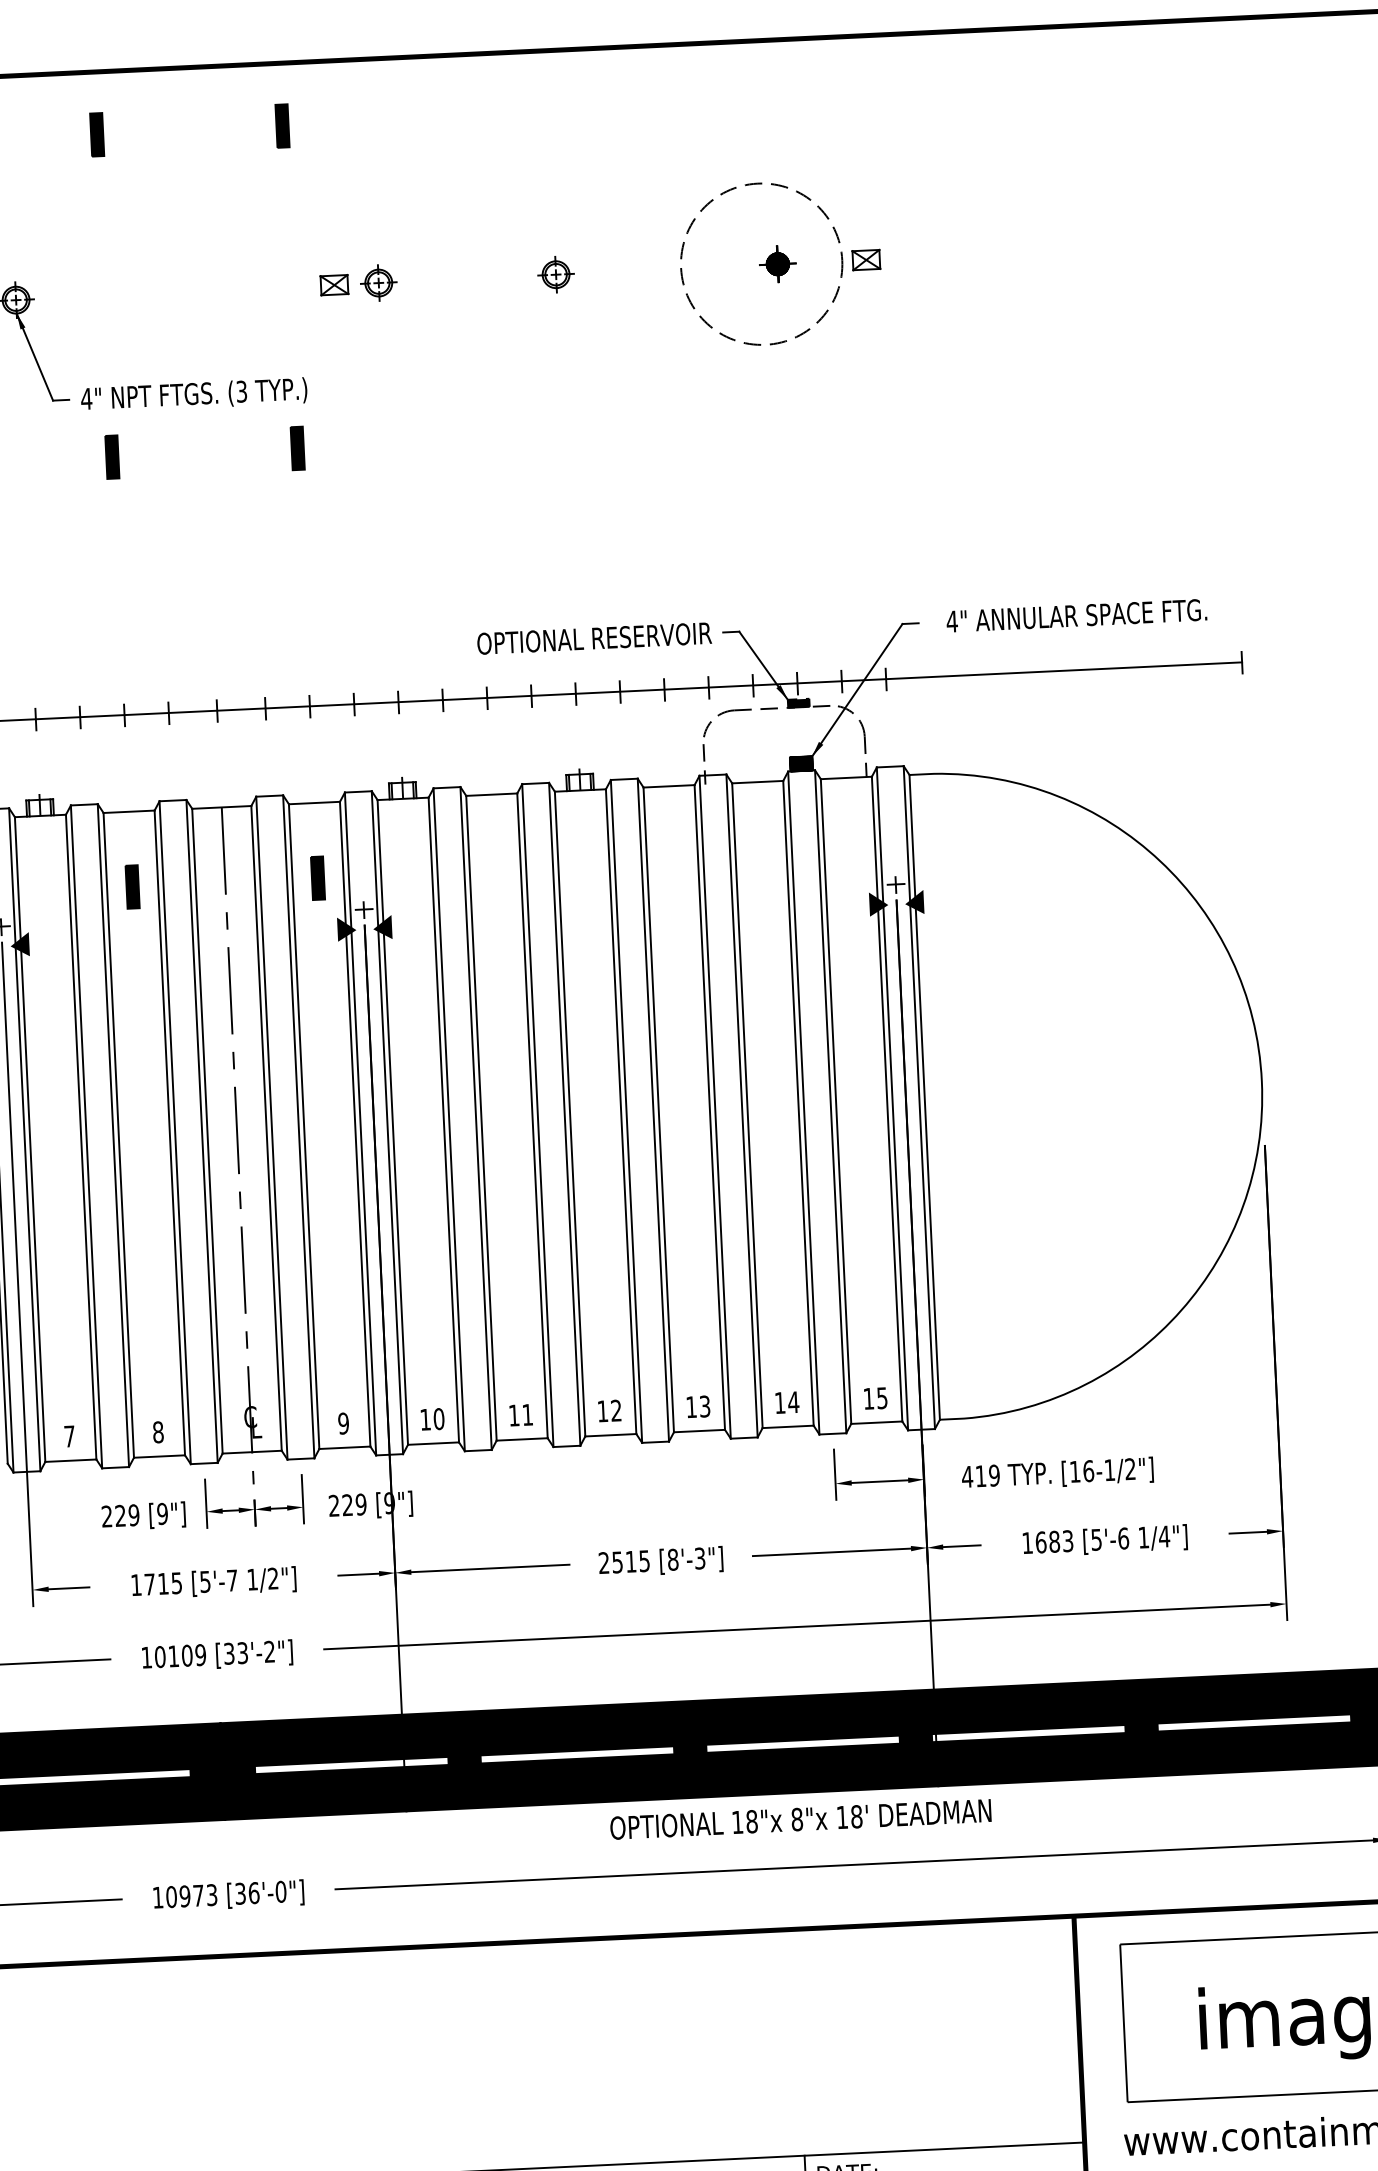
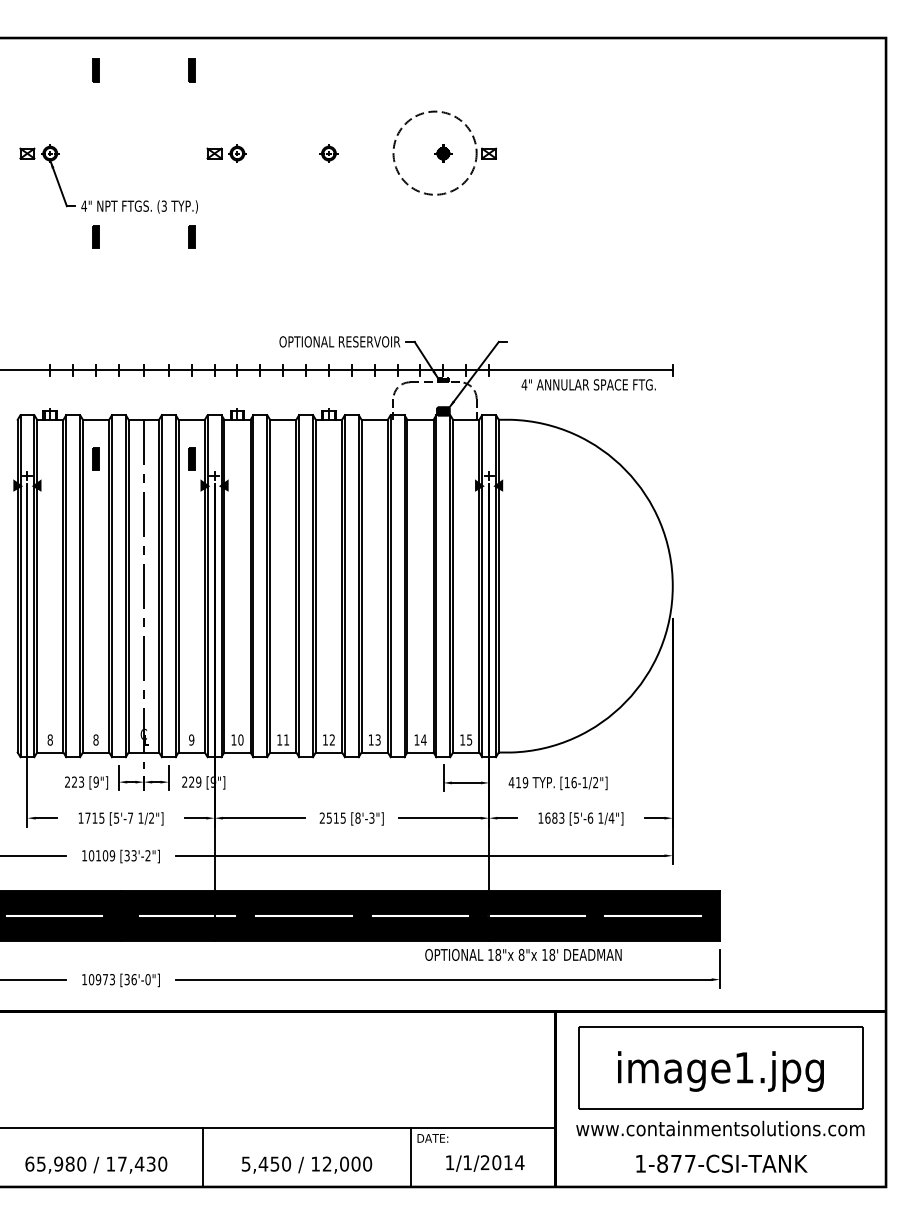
text: (1076, 615) -> (588, 384), moved
text: (68, 1435) -> (49, 739), 7 -> 8
text: (133, 1514) -> (81, 781), 229 -> 223
text: (800, 1818) -> (523, 954), moved

